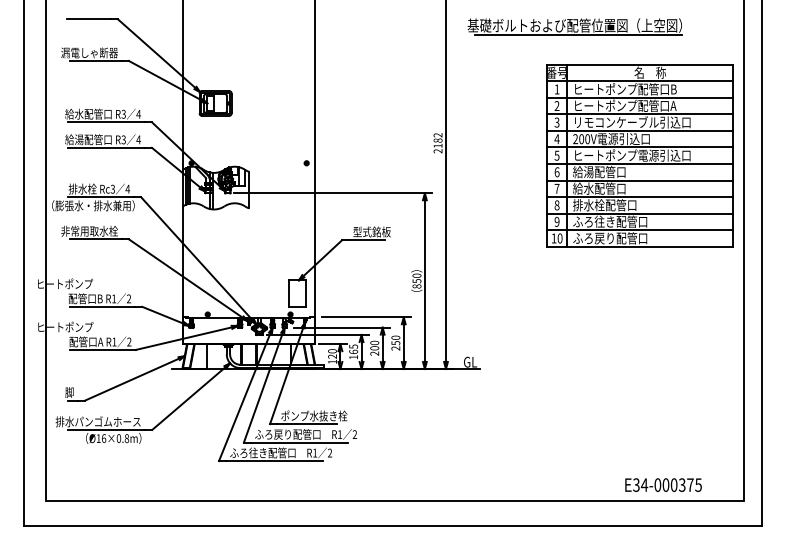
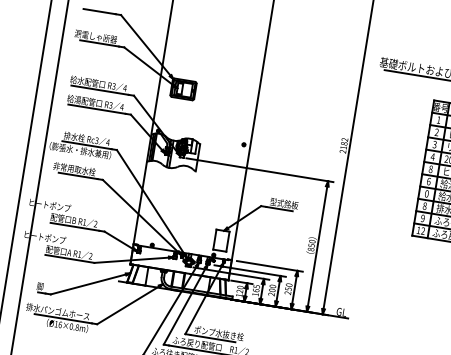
text: (556, 155) -> (430, 169), 5 -> 8
text: (556, 188) -> (426, 193), 7 -> 0
text: (559, 238) -> (422, 231), 10 -> 12

